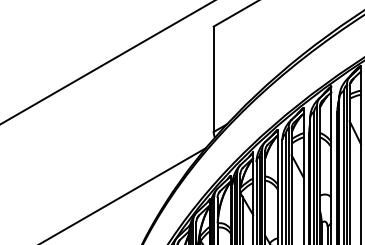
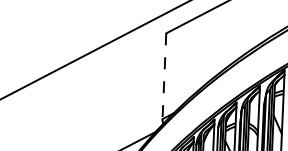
line: (213, 79) -> (164, 76), solid -> dashed

